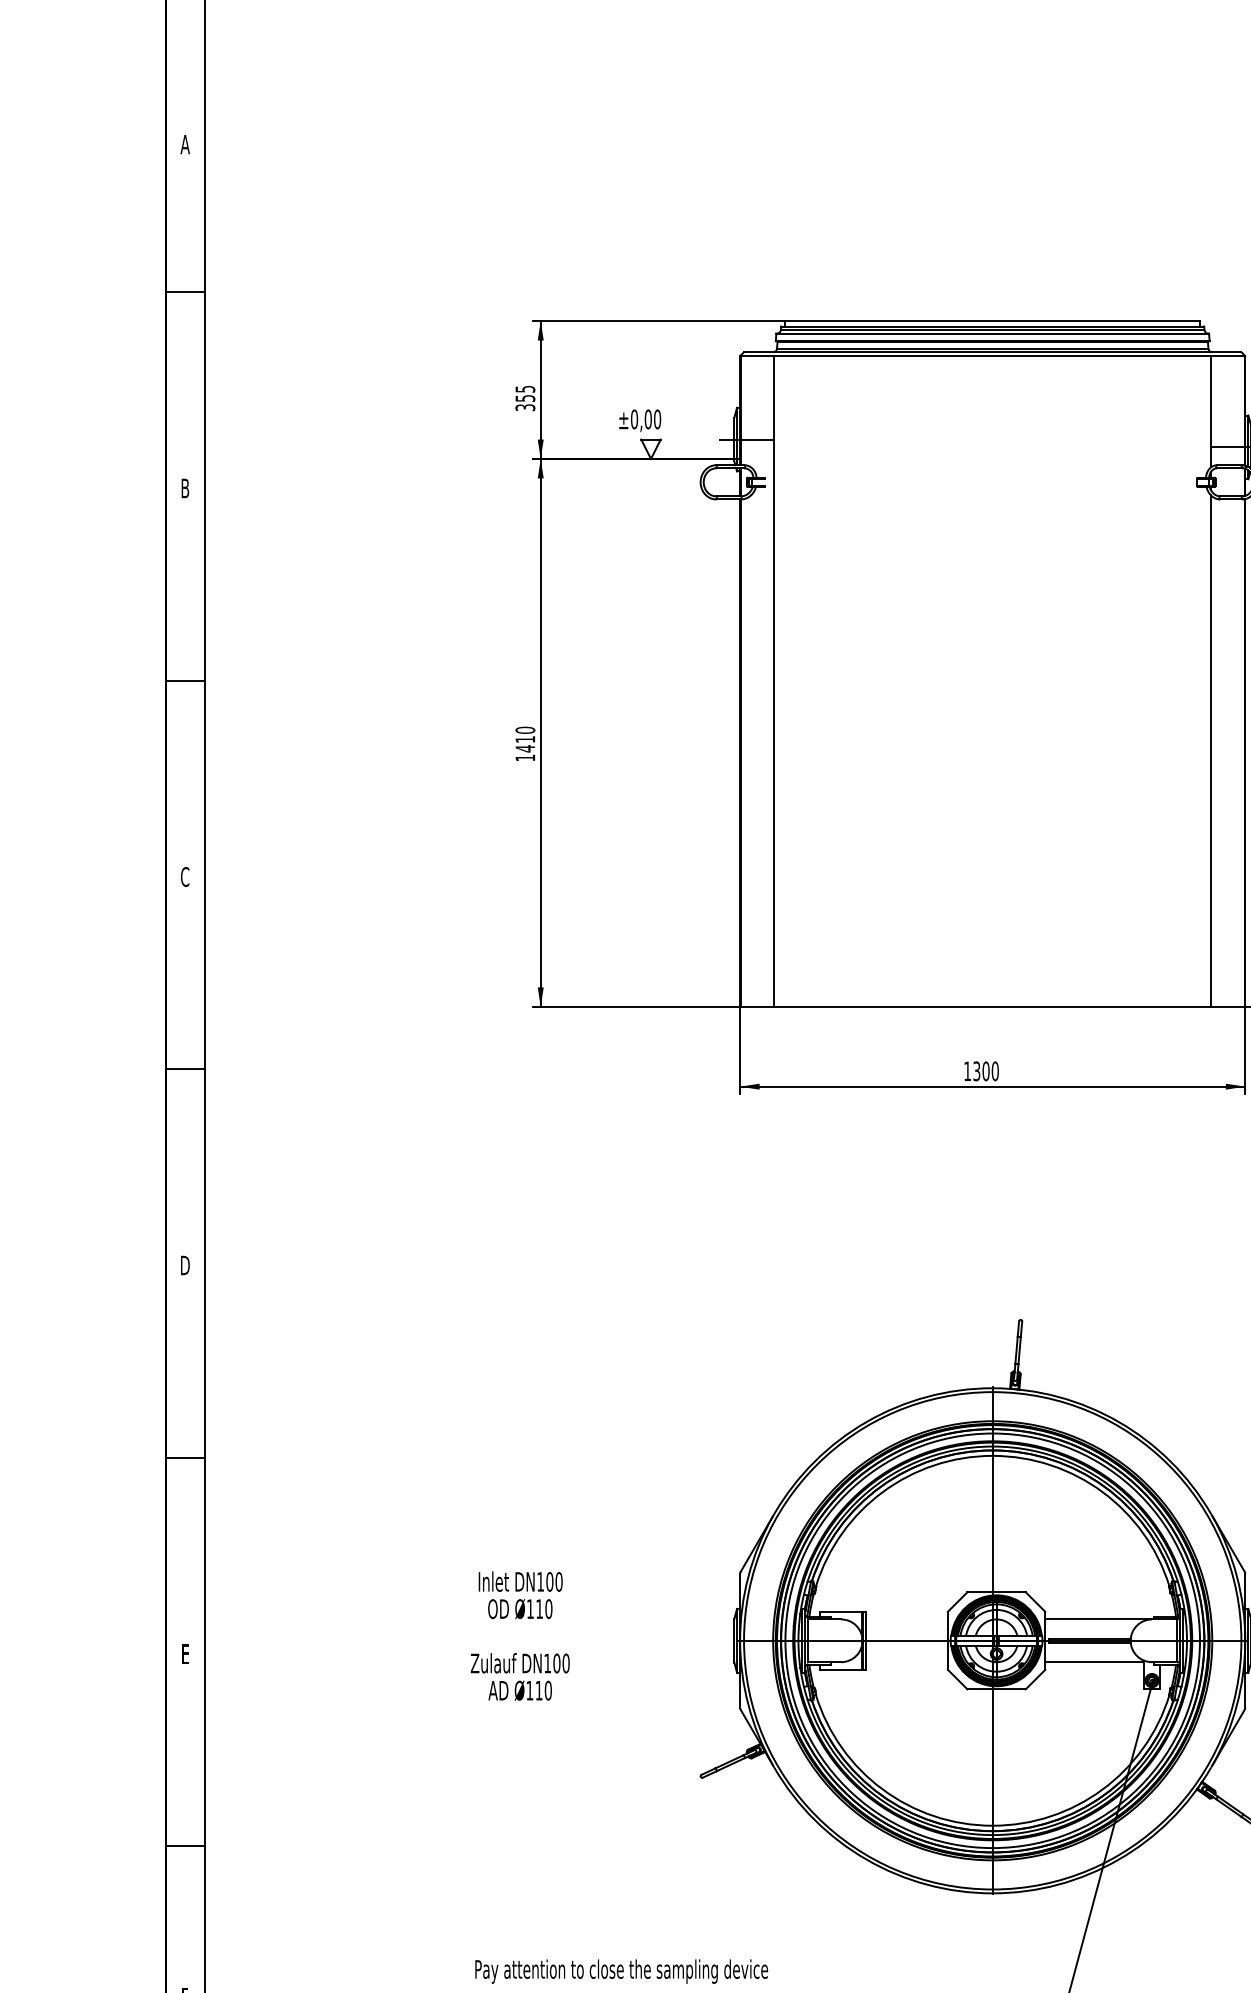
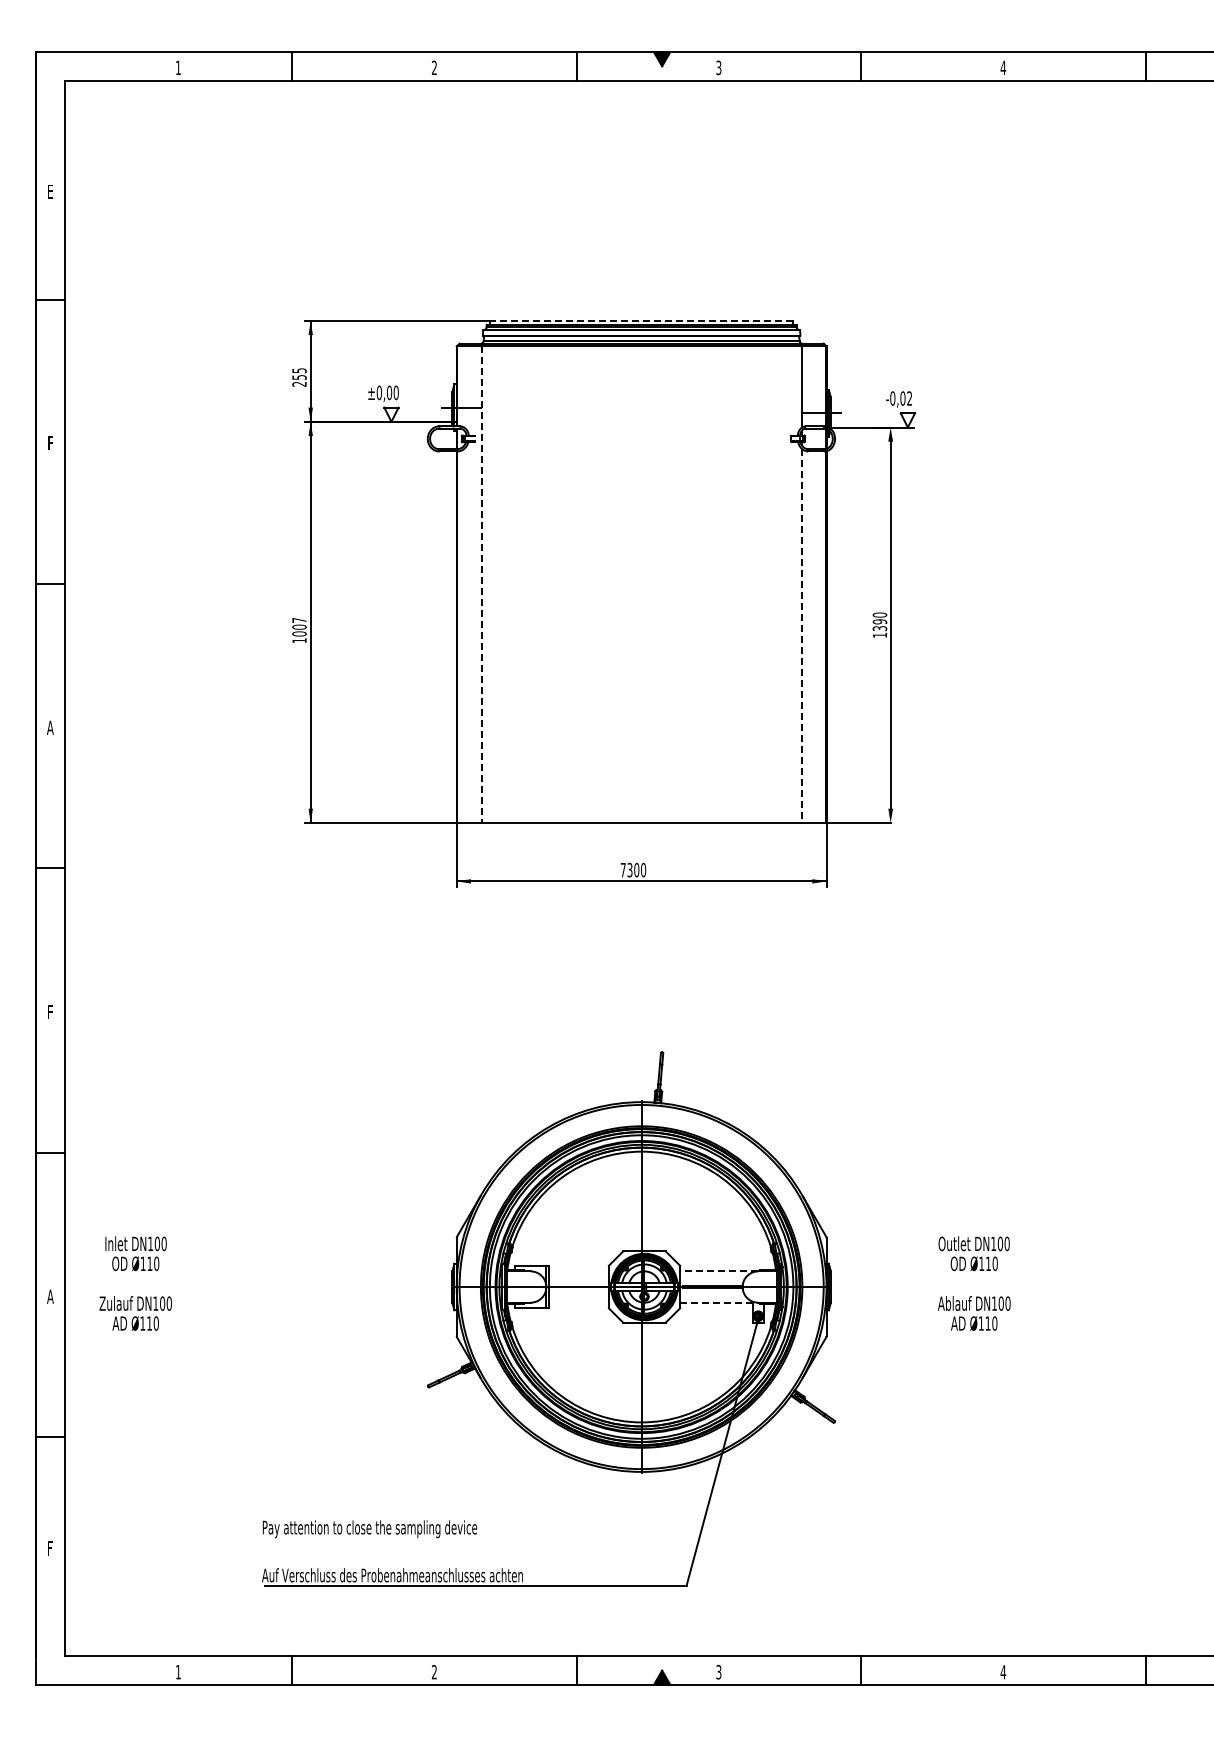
text: (185, 144) -> (50, 191), A -> E
line: (992, 320) -> (641, 320), solid -> dashed
text: (525, 406) -> (299, 383), 355 -> 255
text: (185, 488) -> (50, 443), B -> F
line: (773, 682) -> (481, 585), solid -> dashed
text: (525, 738) -> (299, 626), 1410 -> 1007
line: (1211, 752) -> (801, 636), solid -> dashed
text: (185, 876) -> (50, 727), C -> A
text: (966, 1071) -> (622, 870), 1300 -> 7300
text: (185, 1265) -> (50, 1012), D -> F
line: (1097, 1619) -> (718, 1271), solid -> dashed
text: (519, 1635) -> (135, 1283), moved
text: (185, 1653) -> (50, 1296), E -> A
line: (1094, 1661) -> (716, 1302), solid -> dashed

